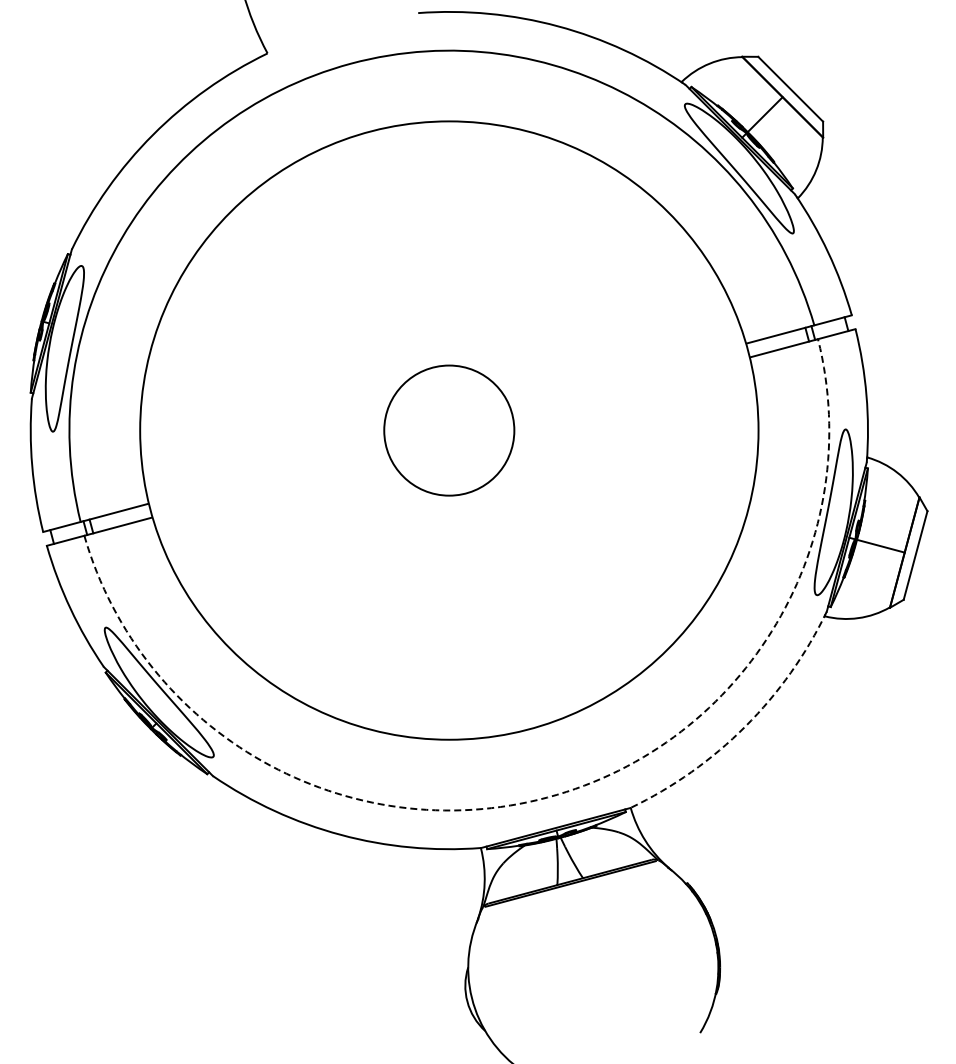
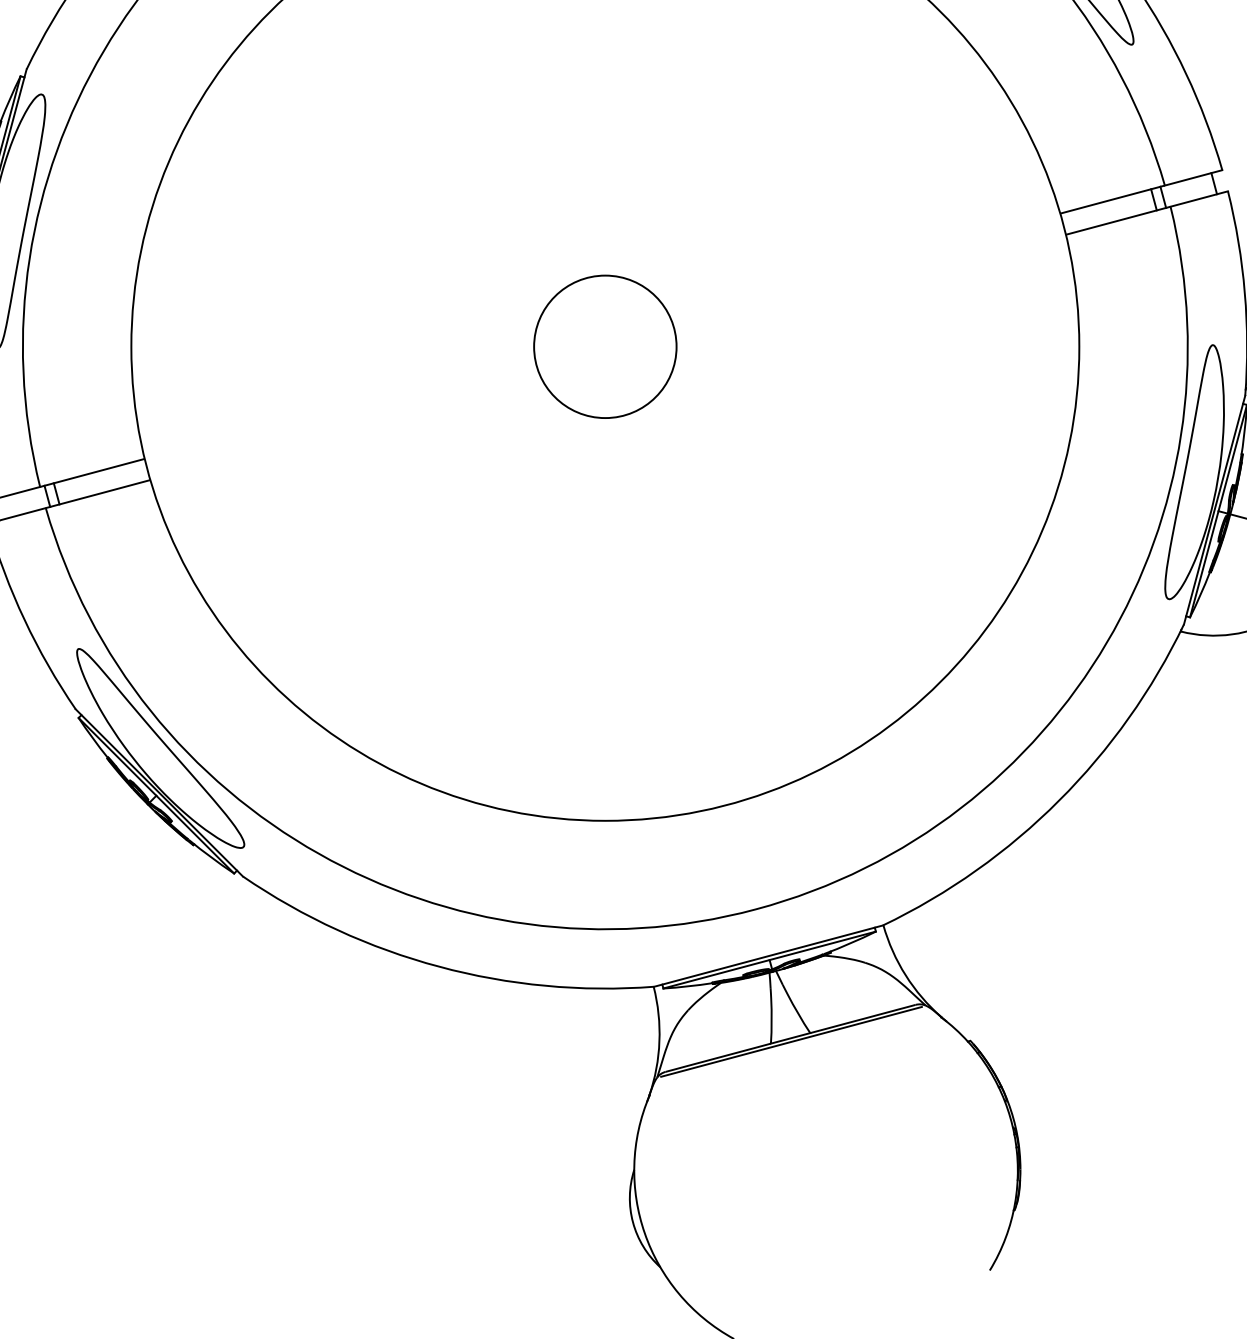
circle: (449, 430) -> (605, 346), size x0.71
arc: (745, 726) -> (1059, 800), dashed -> solid
arc: (547, 797) -> (755, 909), dashed -> solid

